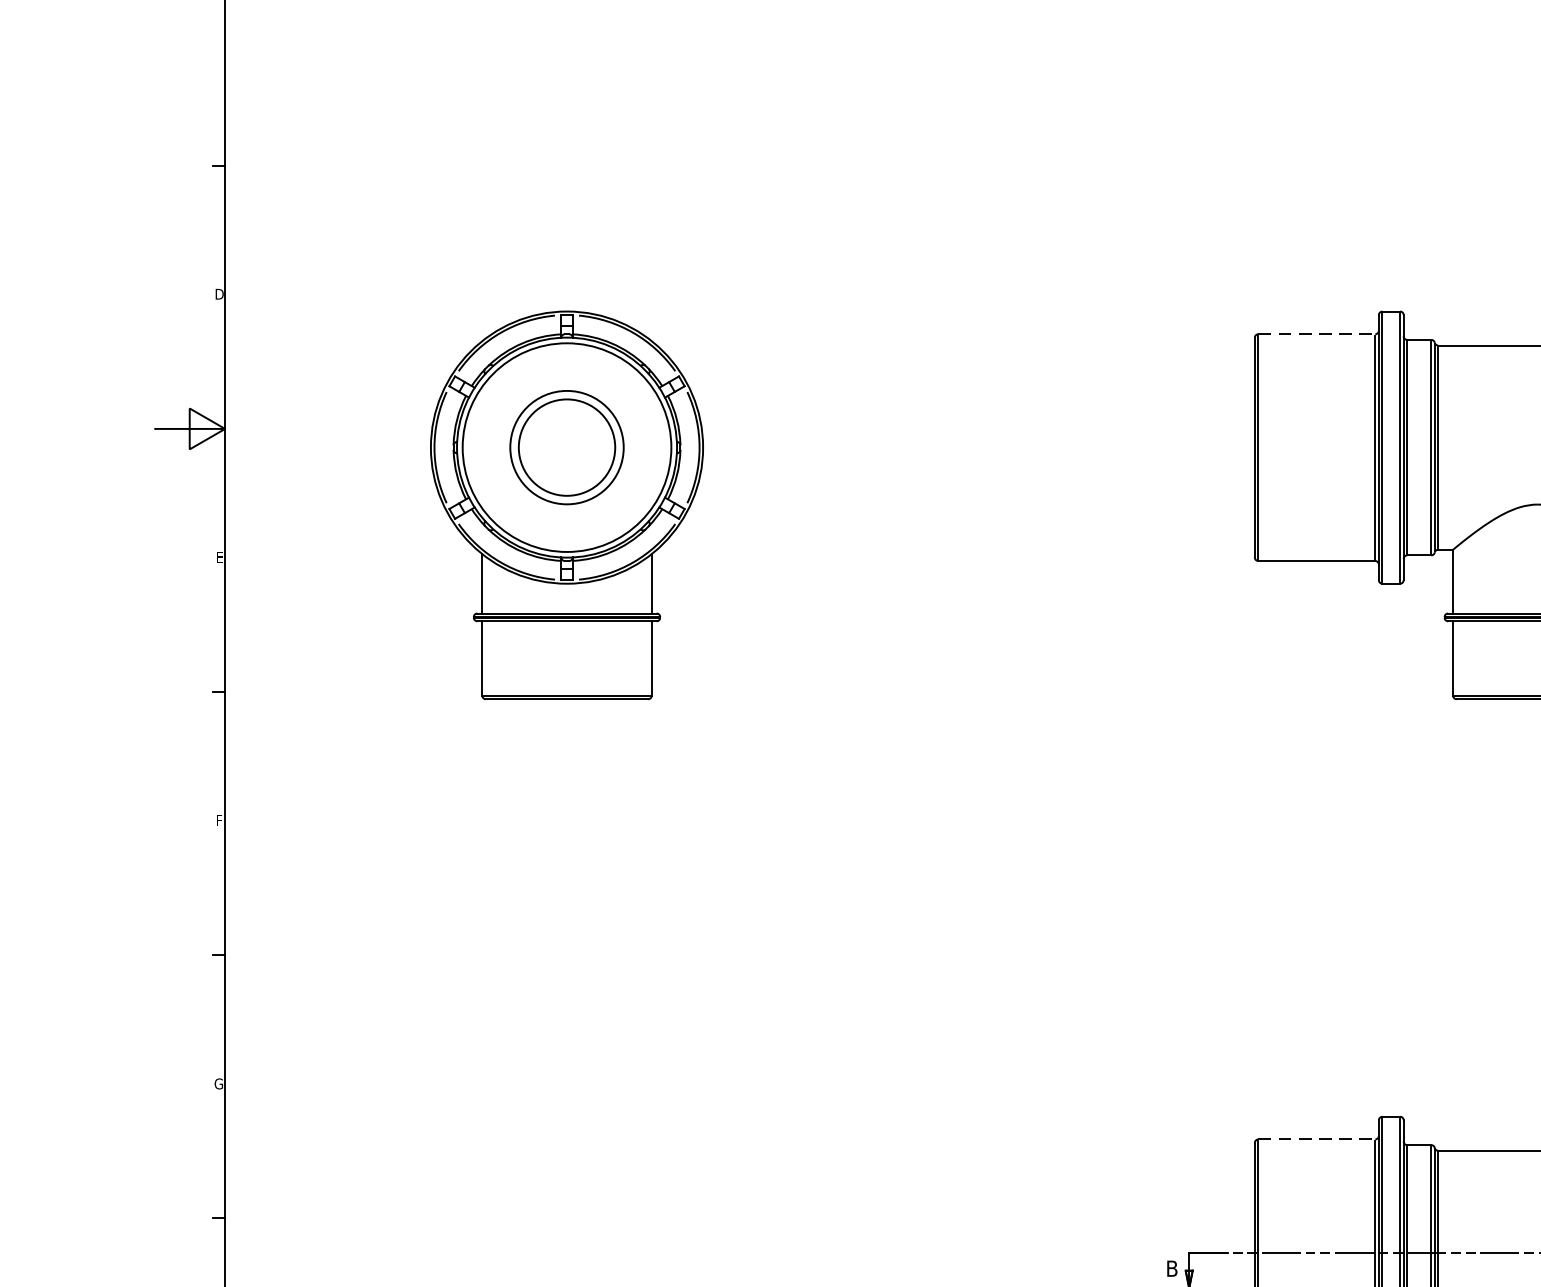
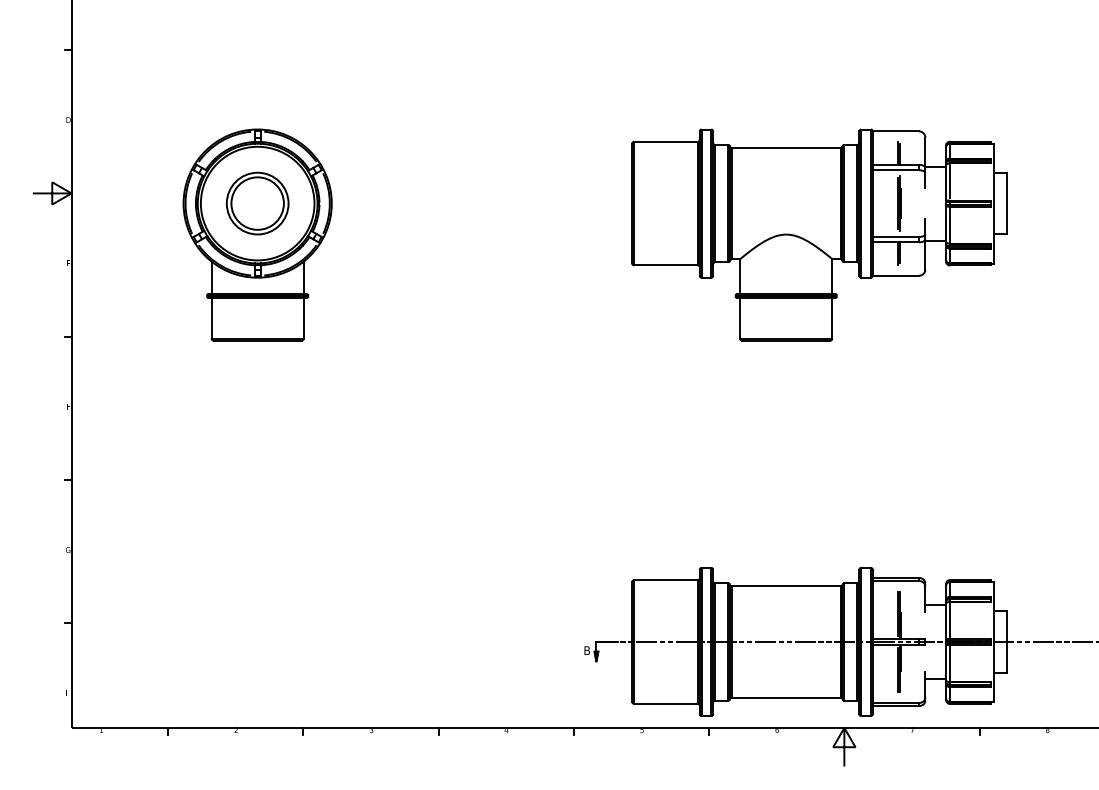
line: (1316, 333) -> (665, 141), dashed -> solid
line: (1316, 1139) -> (665, 580), dashed -> solid

